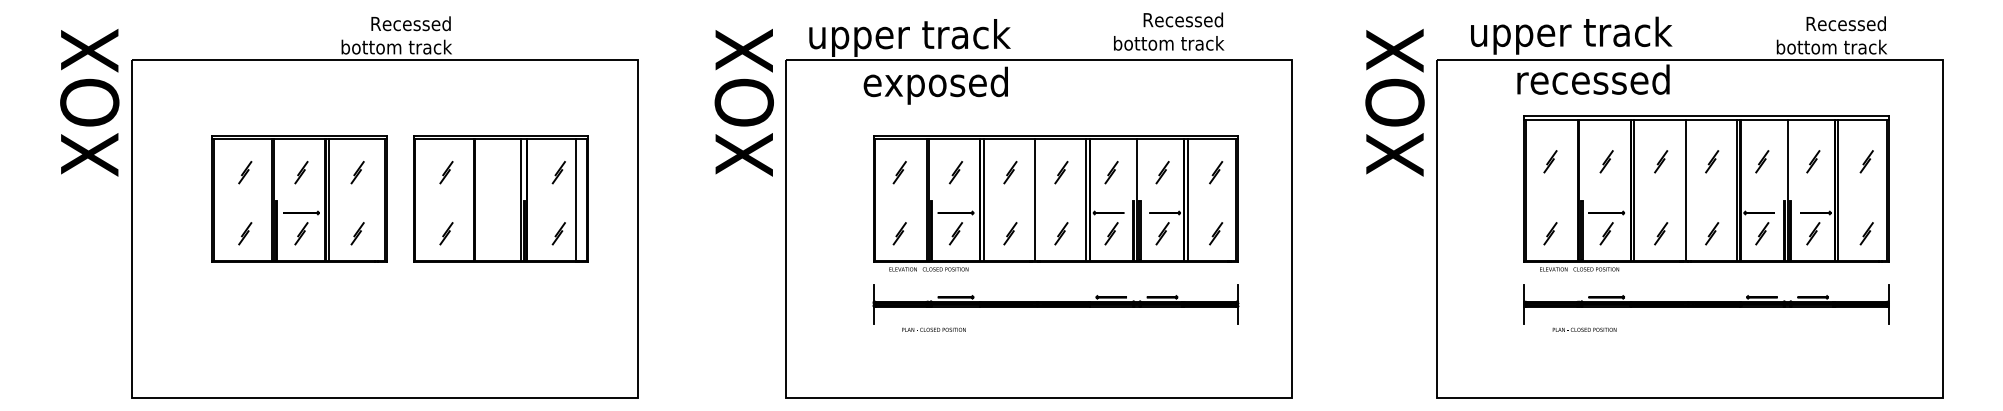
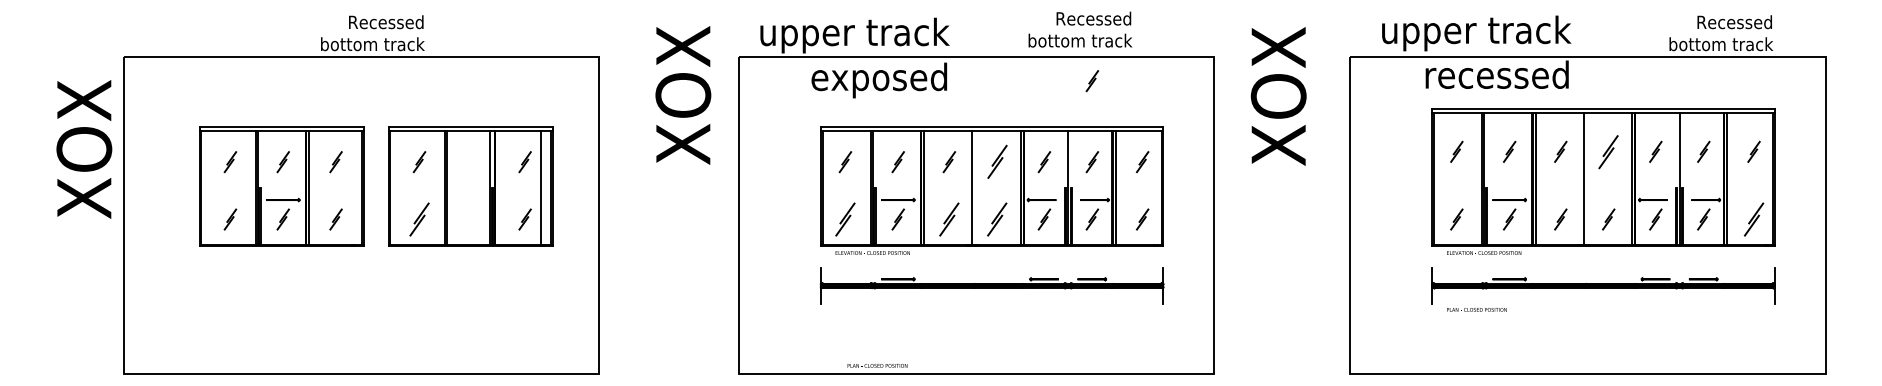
text: (1169, 31) -> (1080, 29), moved
part: (1161, 86) -> (1091, 81), added
text: (89, 102) -> (84, 149), moved
text: (744, 102) -> (683, 95), moved
text: (1394, 102) -> (1278, 96), moved
part: (1711, 161) -> (1608, 151), size x1.6
part: (1060, 173) -> (996, 162), size x1.6
part: (446, 233) -> (419, 219), size x1.6
part: (899, 233) -> (845, 219), size x1.6
part: (1010, 233) -> (949, 219), size x1.6
part: (1061, 233) -> (997, 219), size x1.6
part: (1866, 233) -> (1753, 219), size x1.6
text: (933, 329) -> (877, 365), moved
text: (1584, 329) -> (1476, 309), moved

